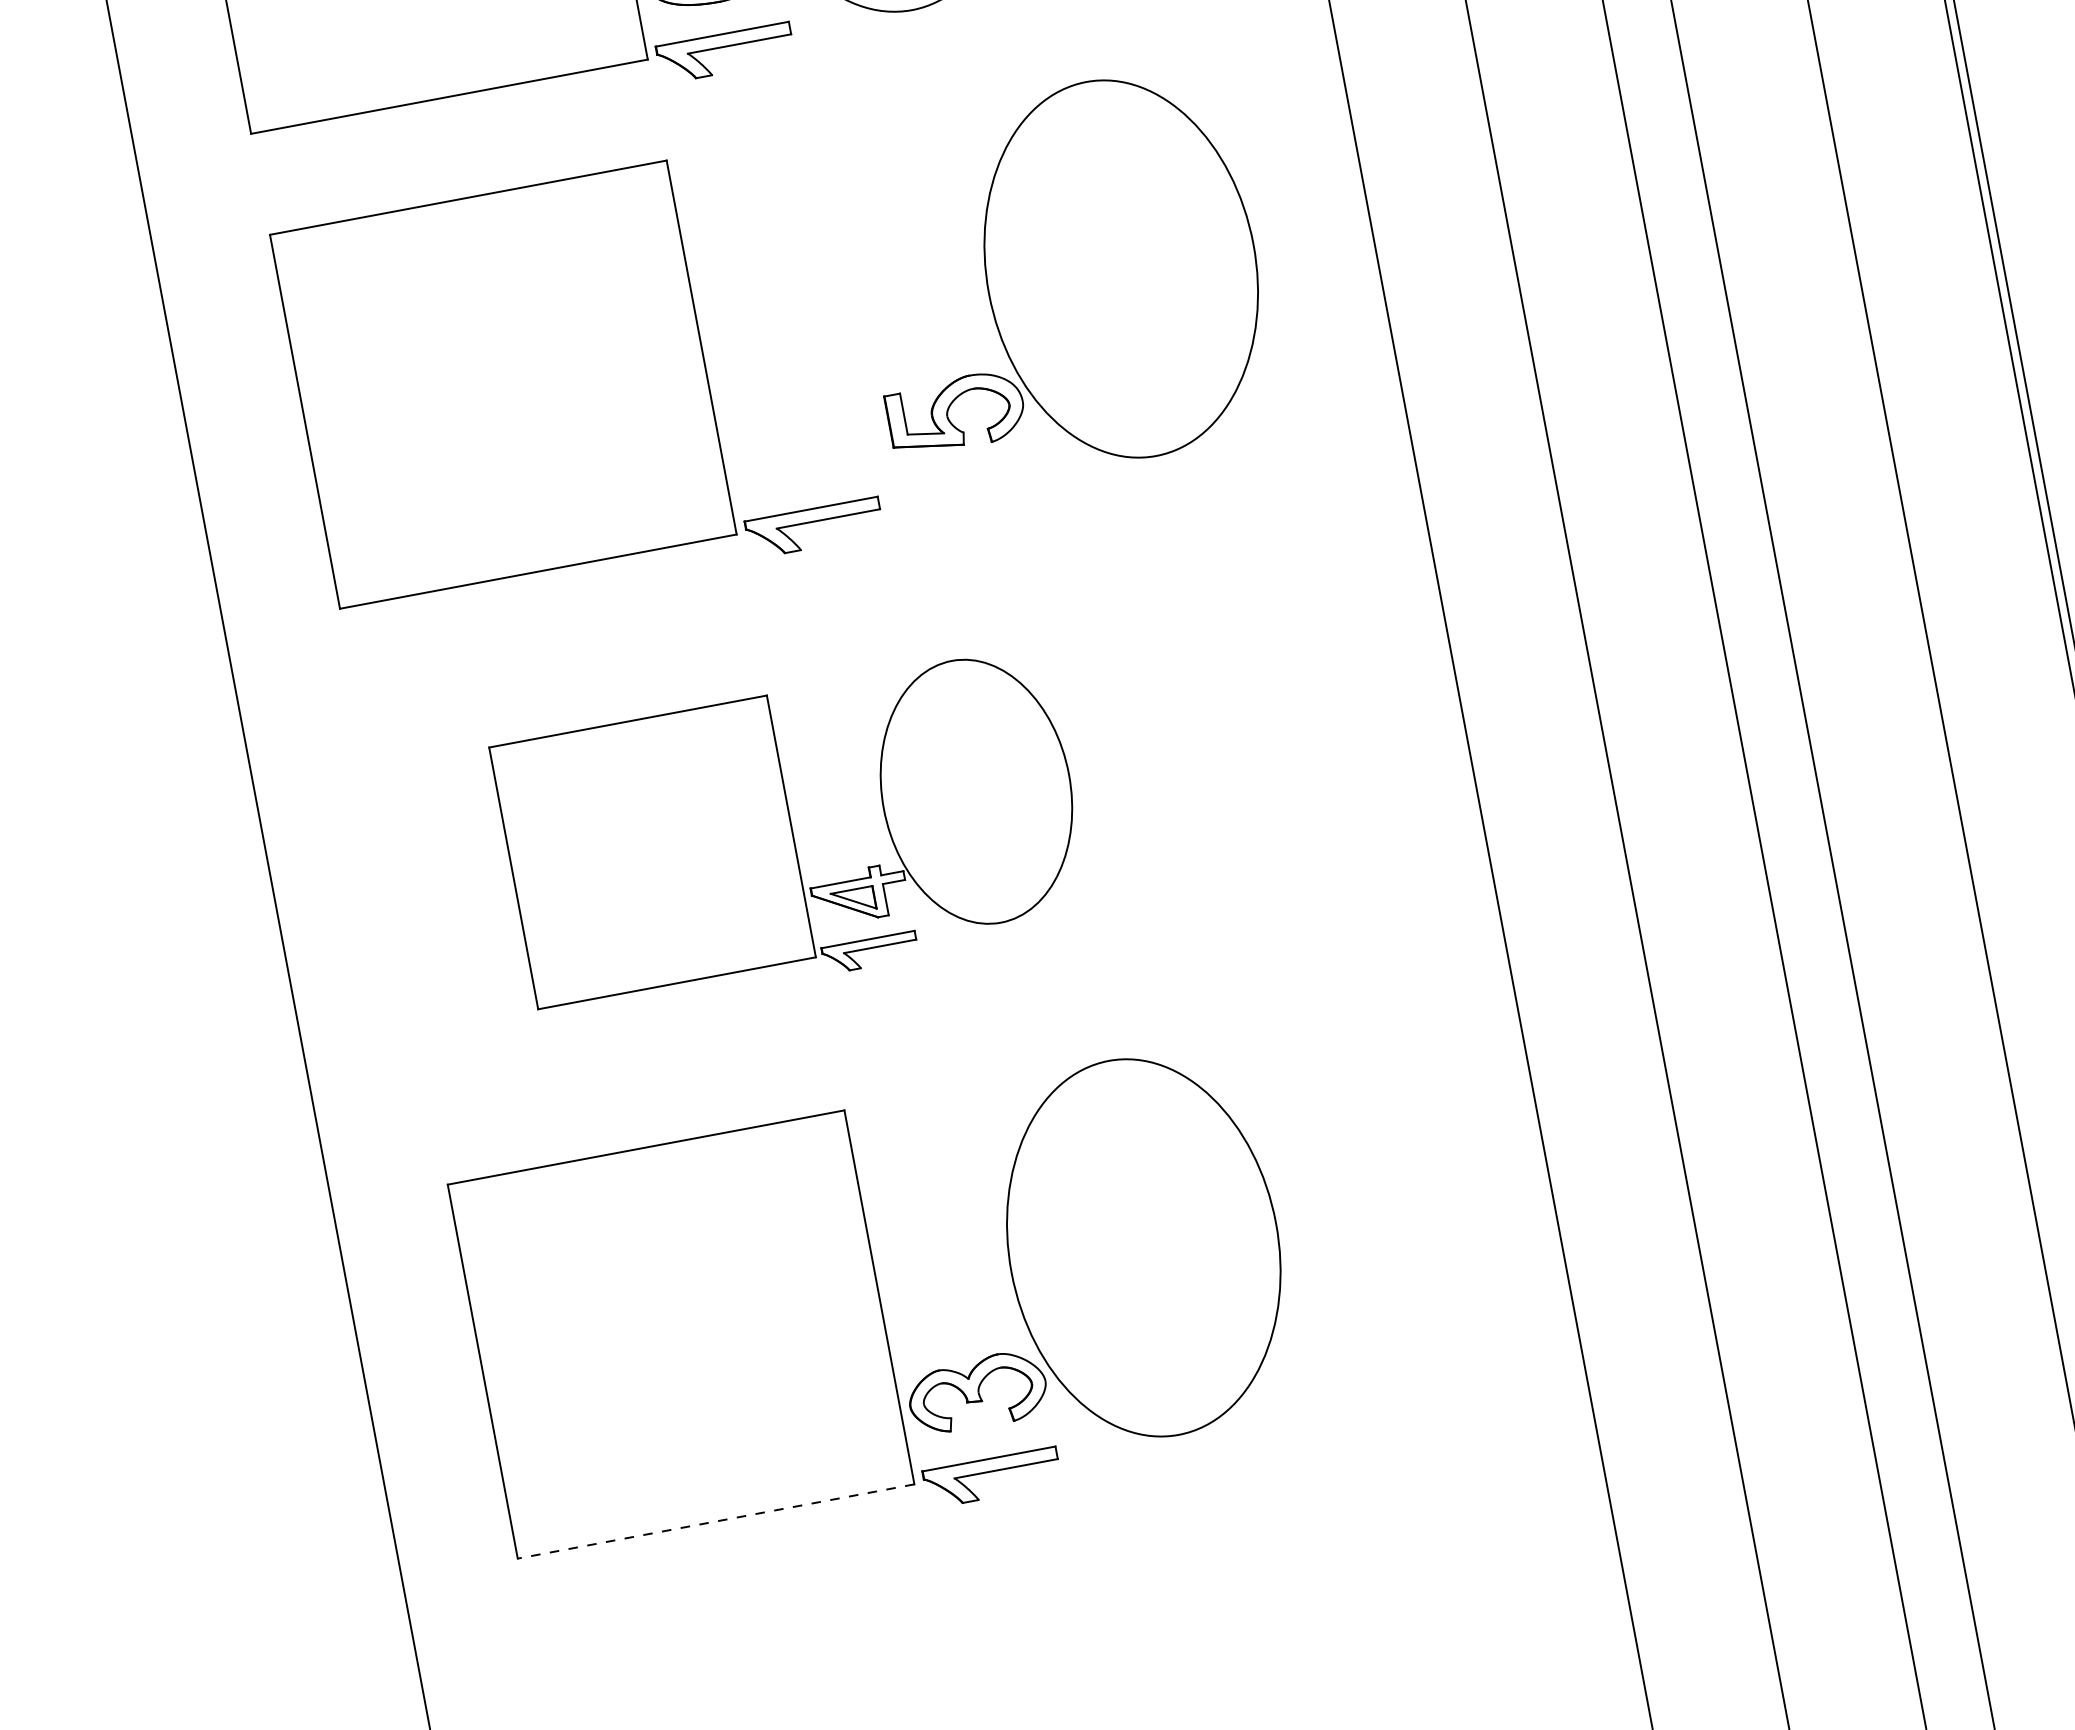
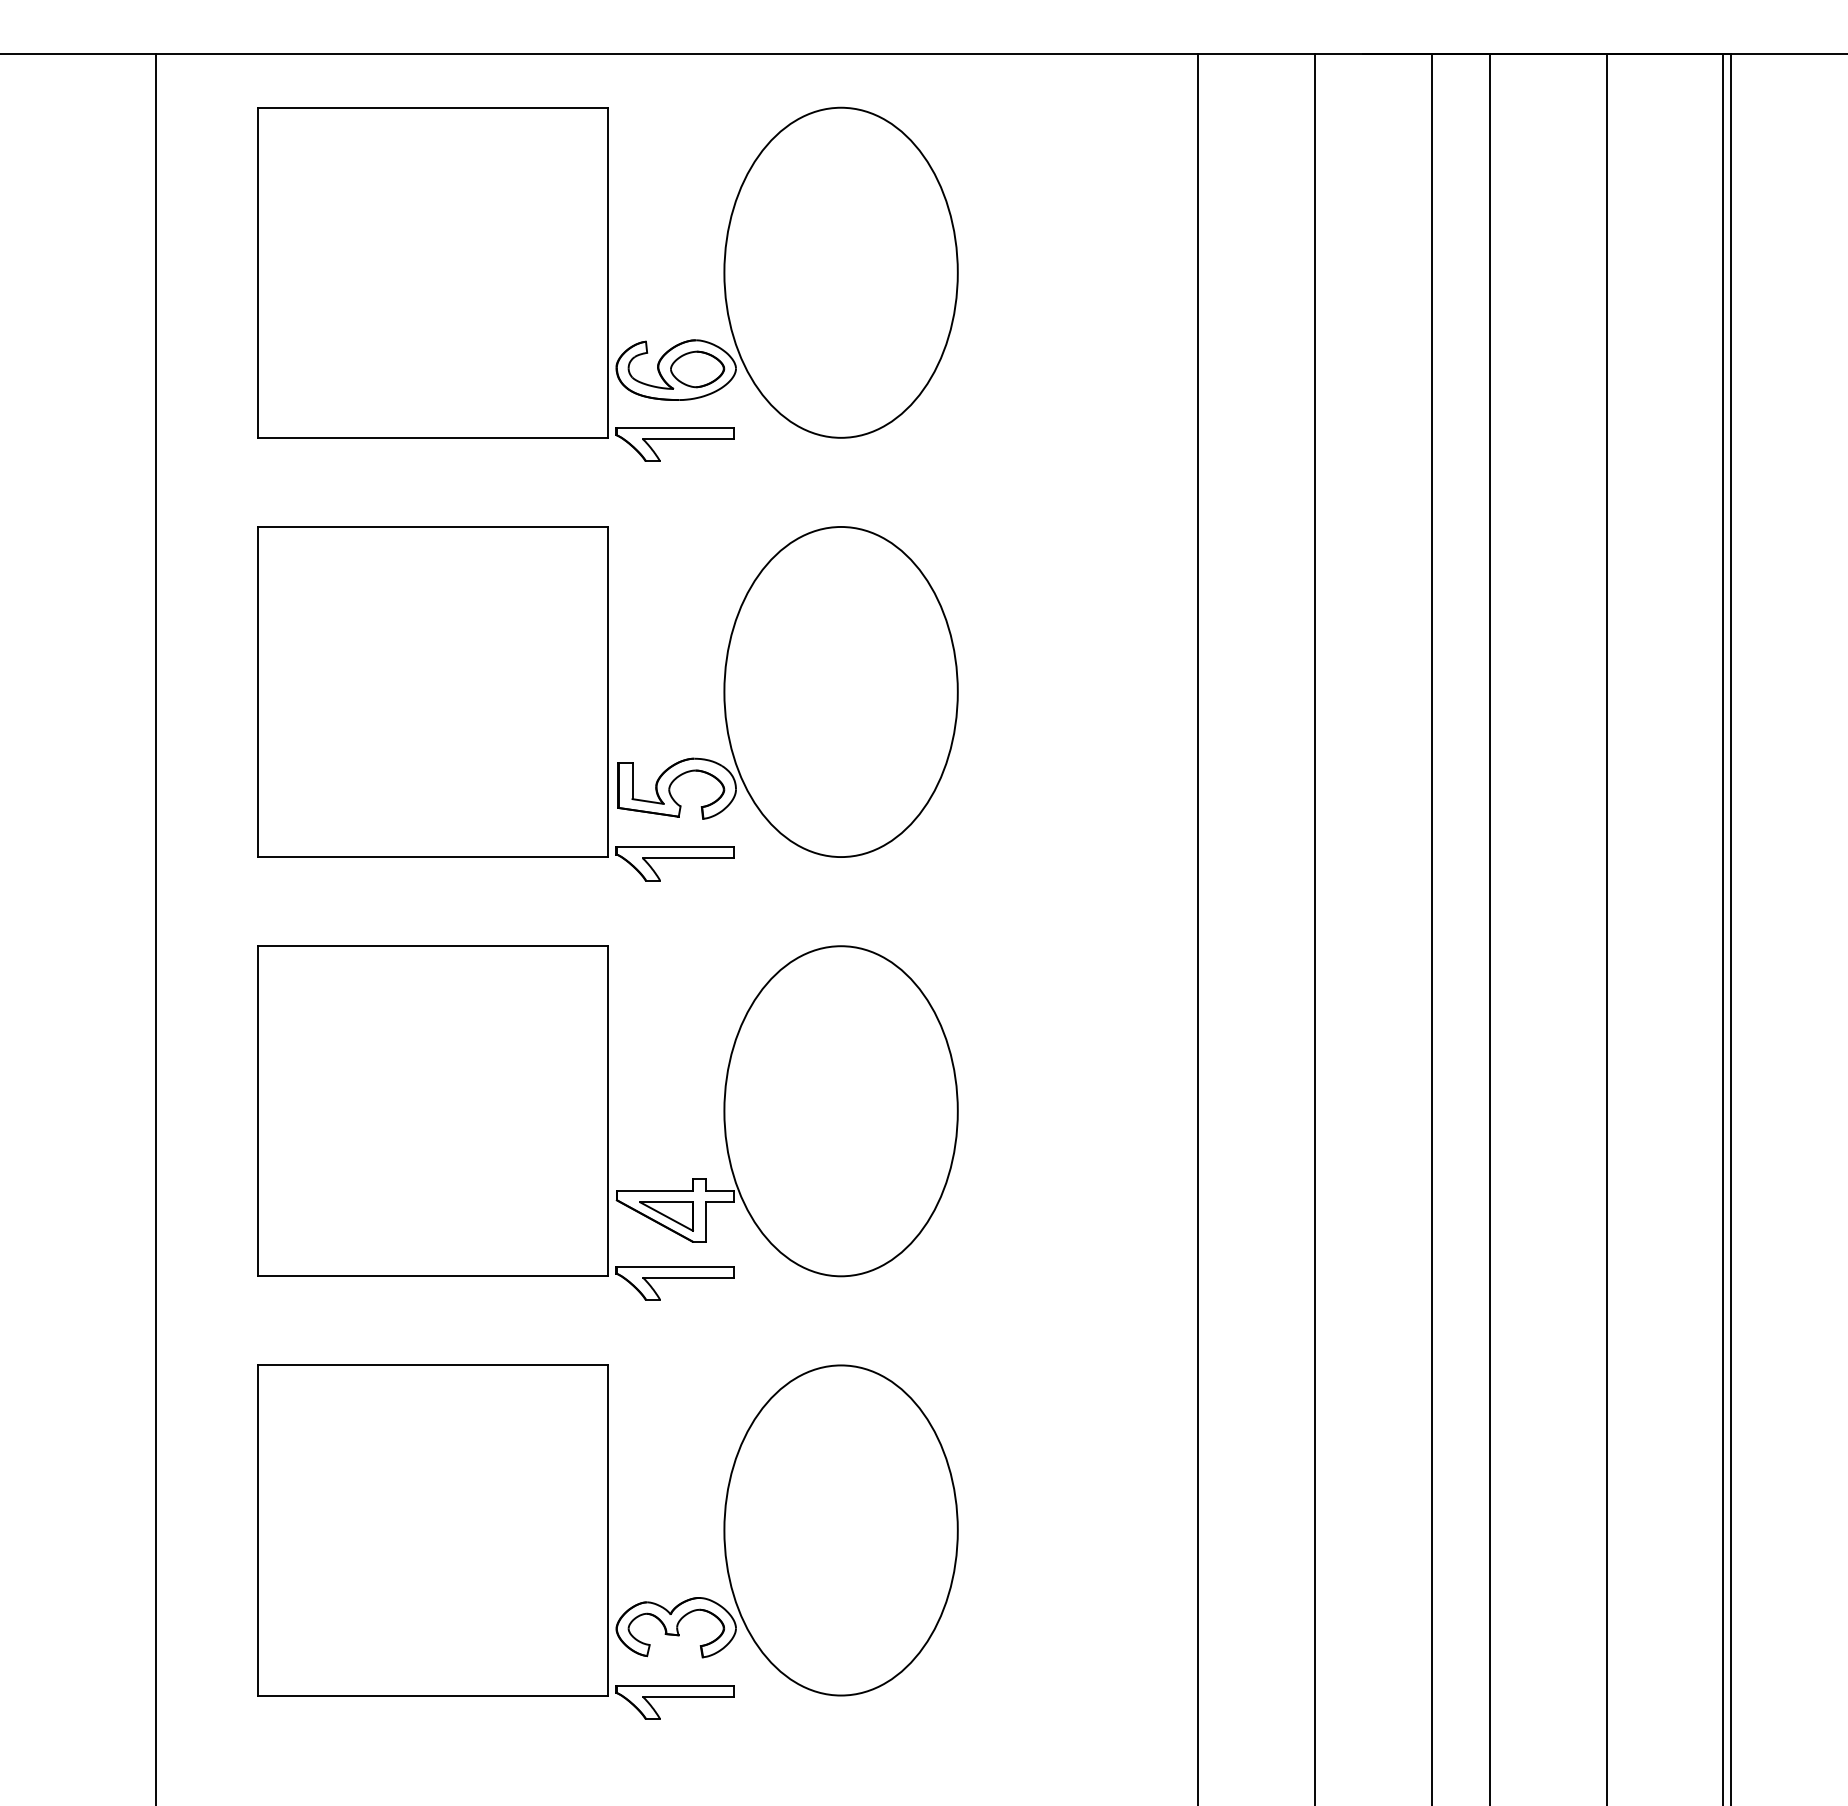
part: (1060, 279) -> (787, 691), moved
part: (792, 835) -> (607, 1122), size x1.43
line: (715, 1521) -> (432, 1695), dashed -> solid

